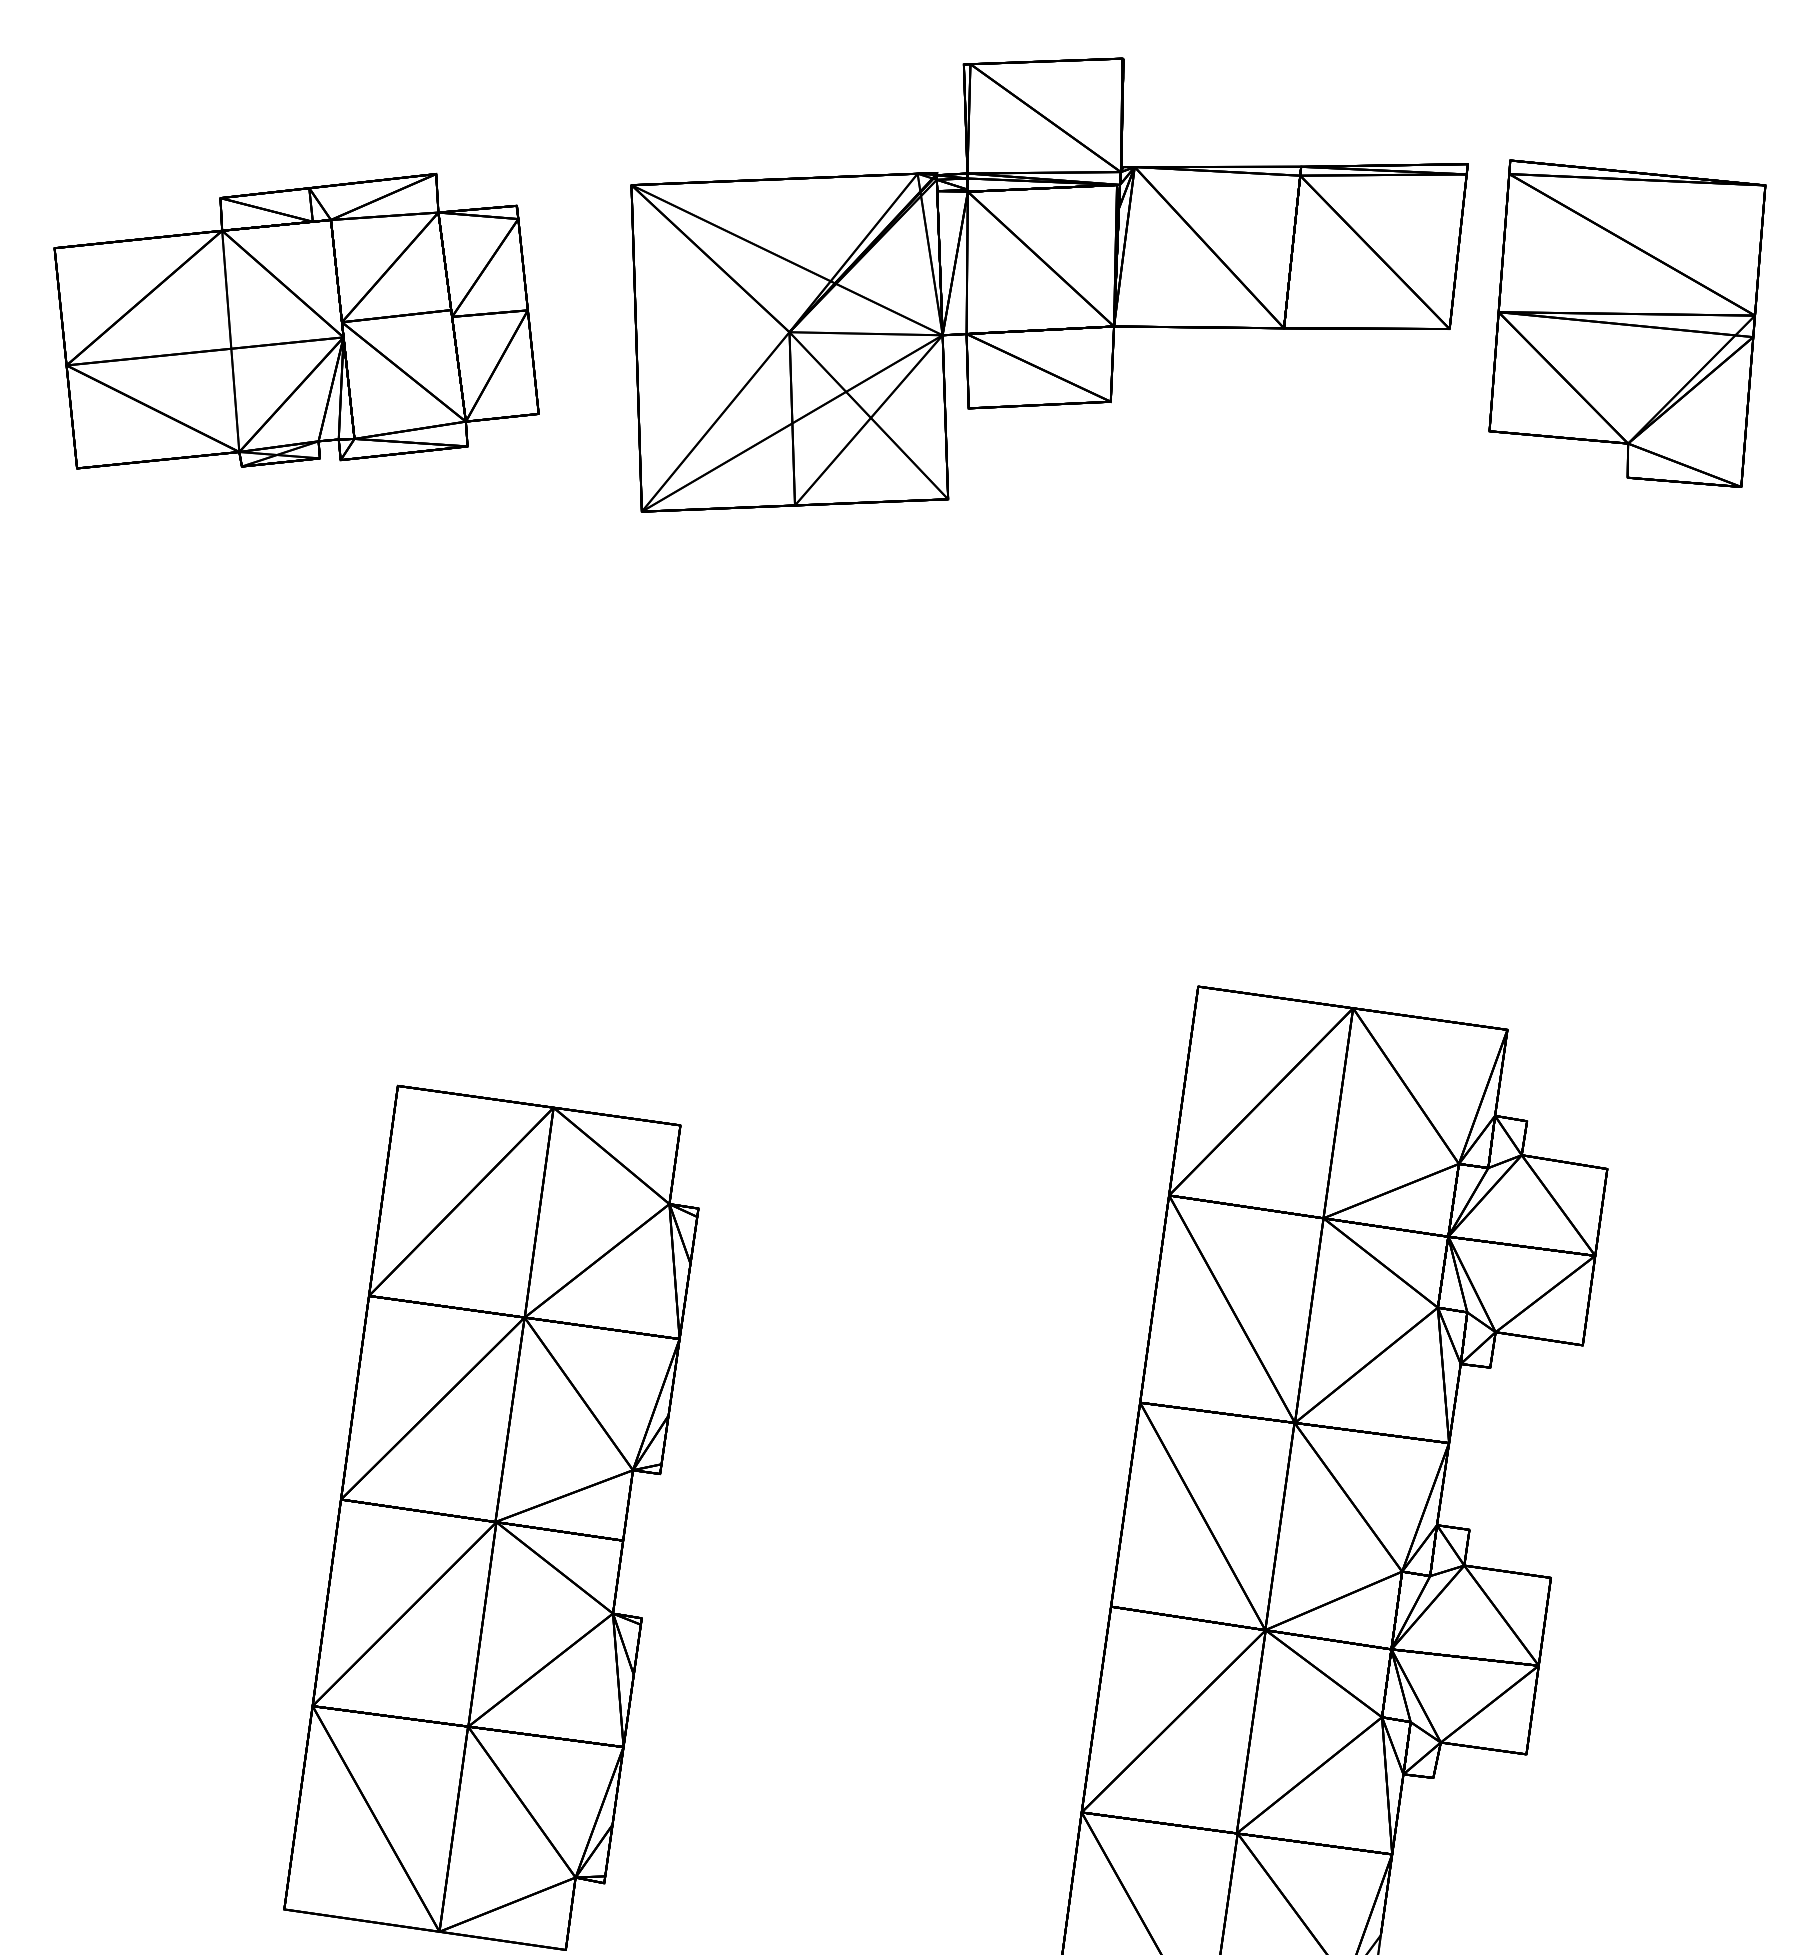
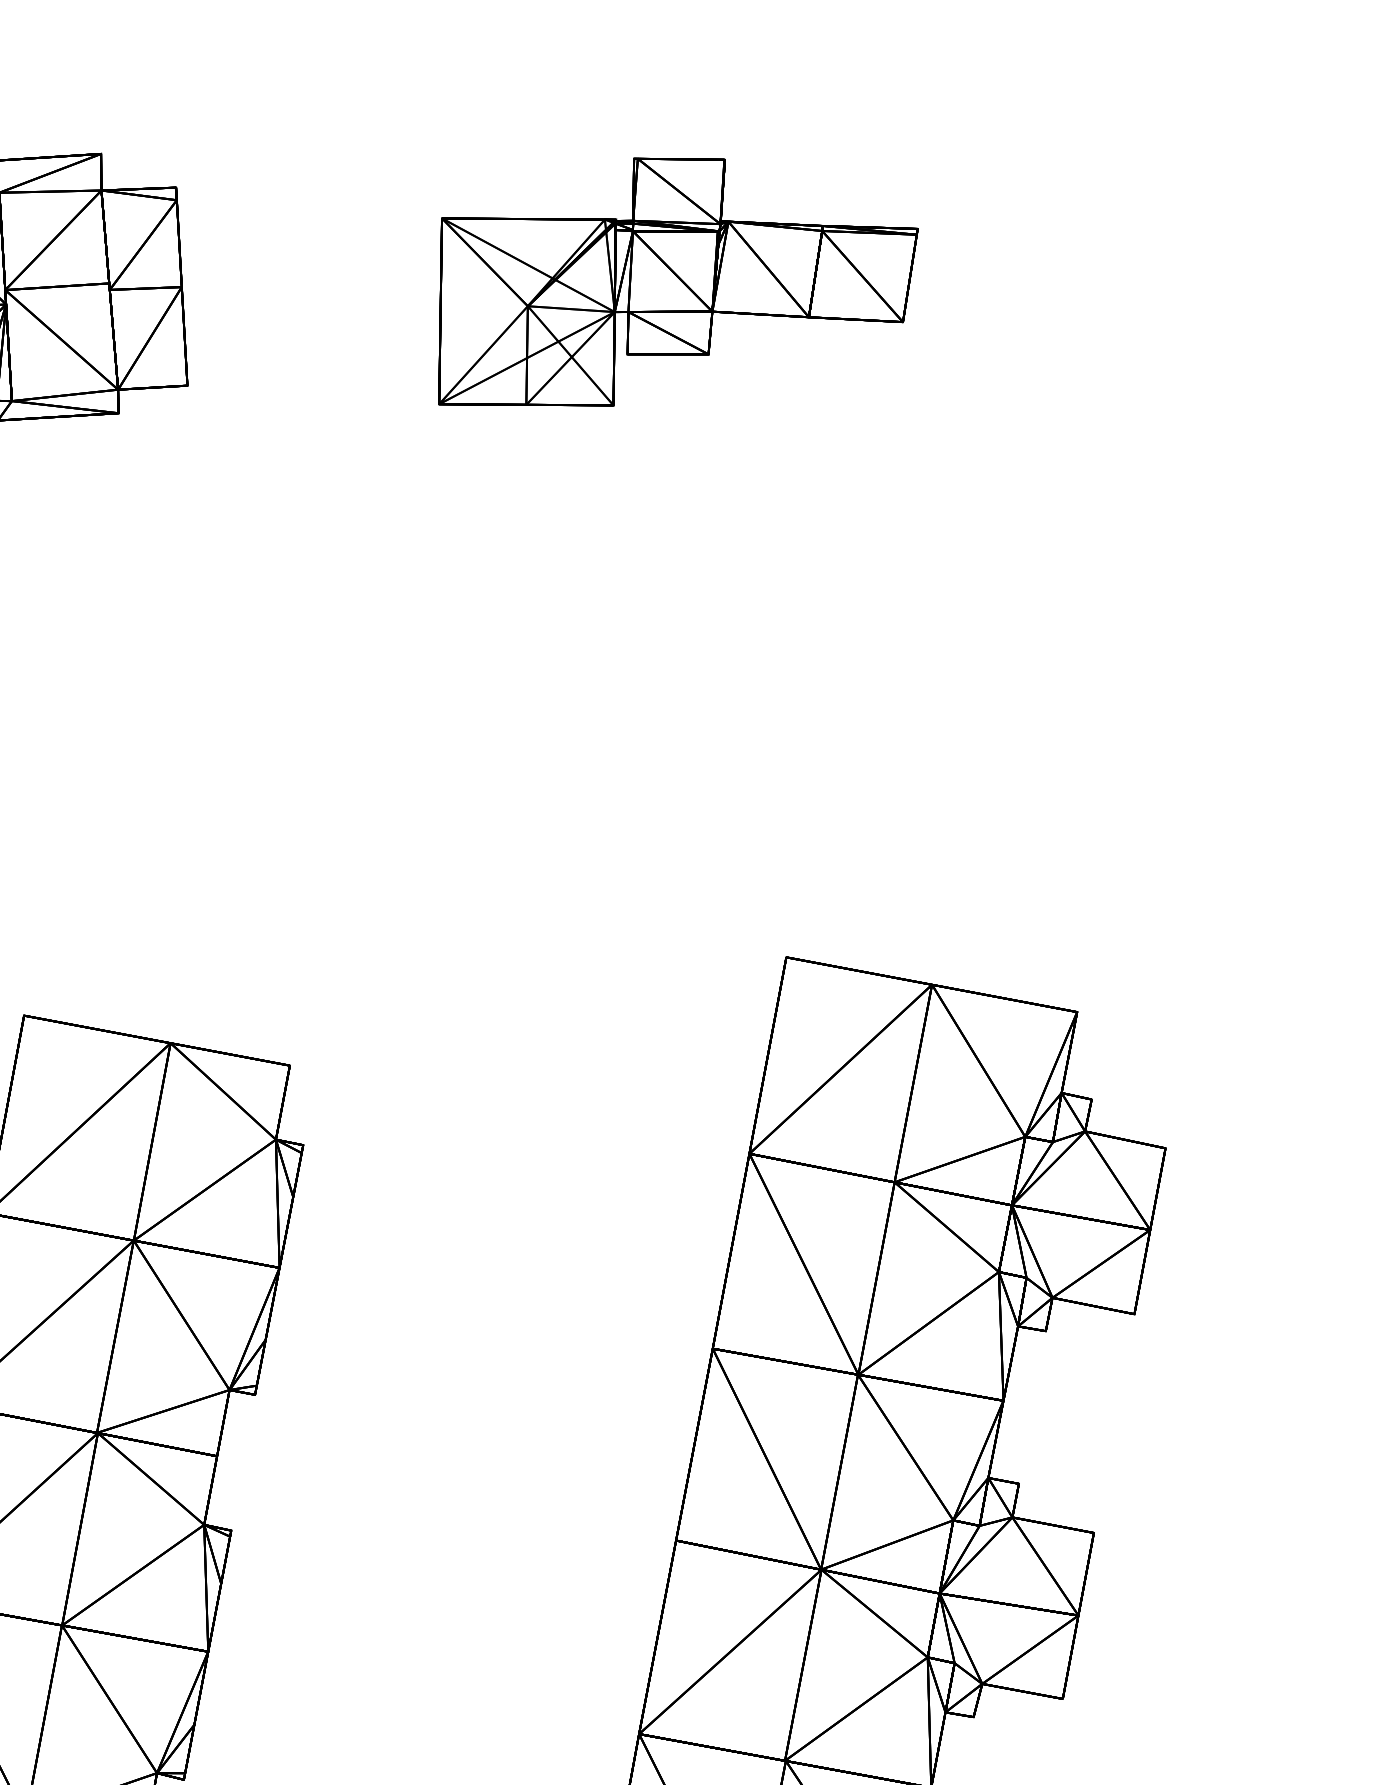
part: (1049, 284) -> (676, 285), size x0.6
part: (1627, 323) -> (1222, 348), removed

